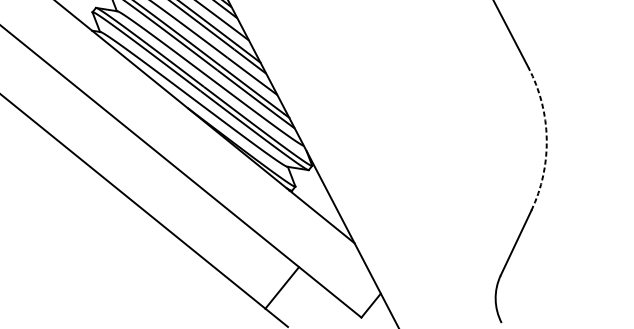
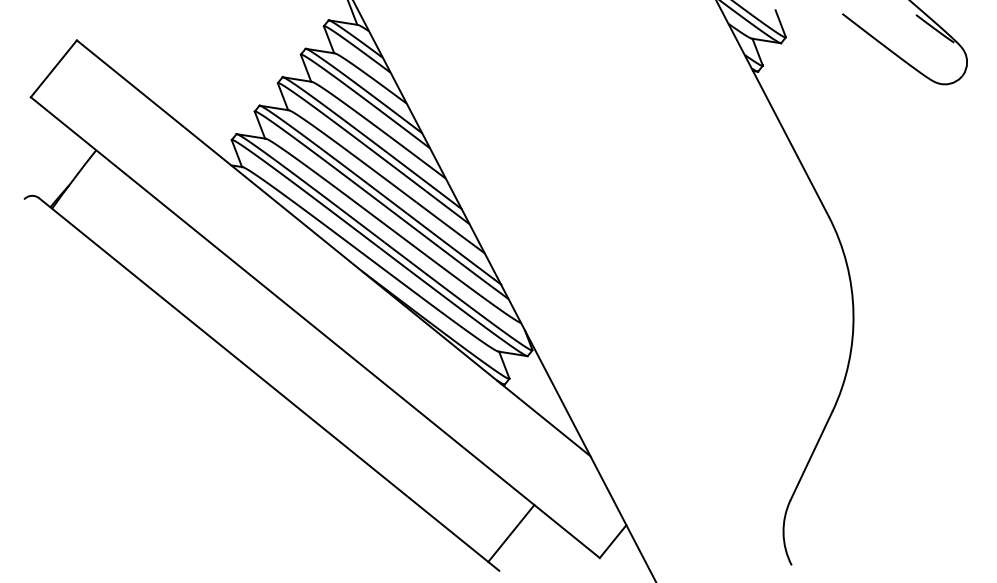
arc: (546, 138) -> (853, 313), dashed -> solid
line: (282, 288) -> (511, 533), moved

